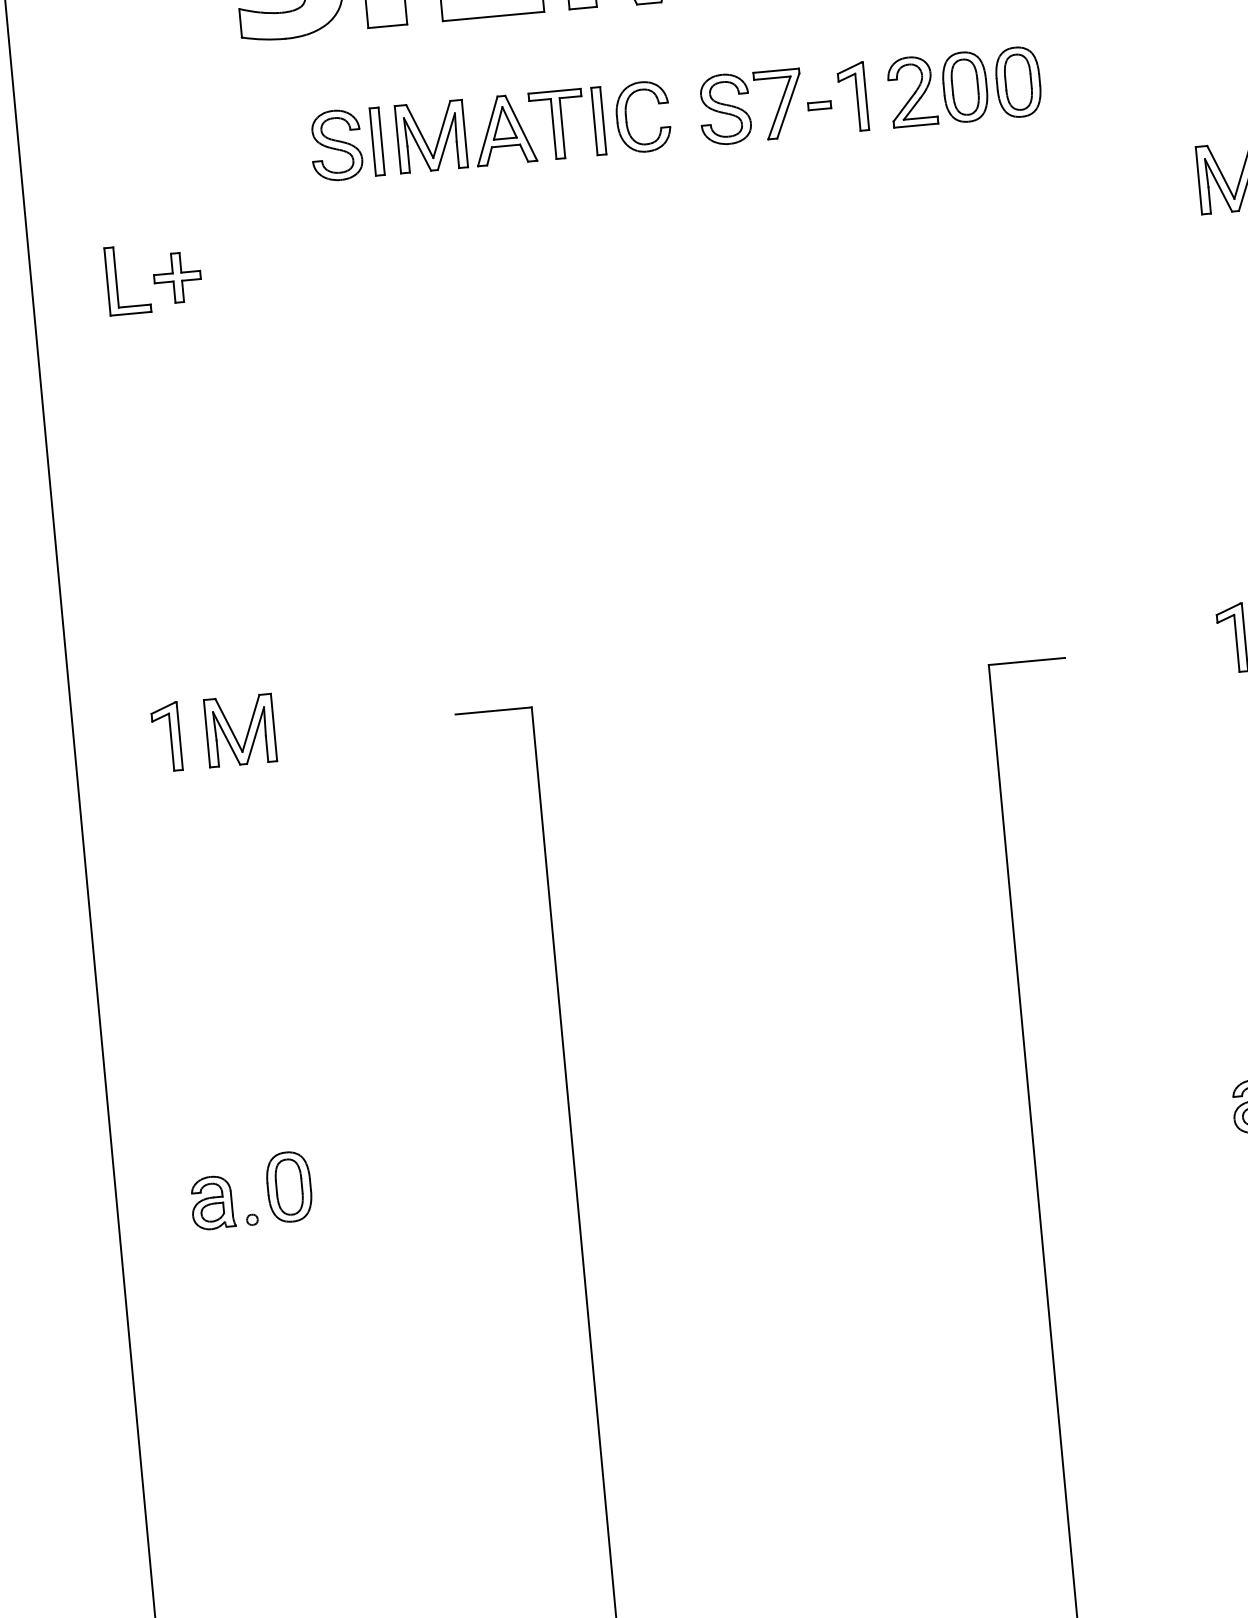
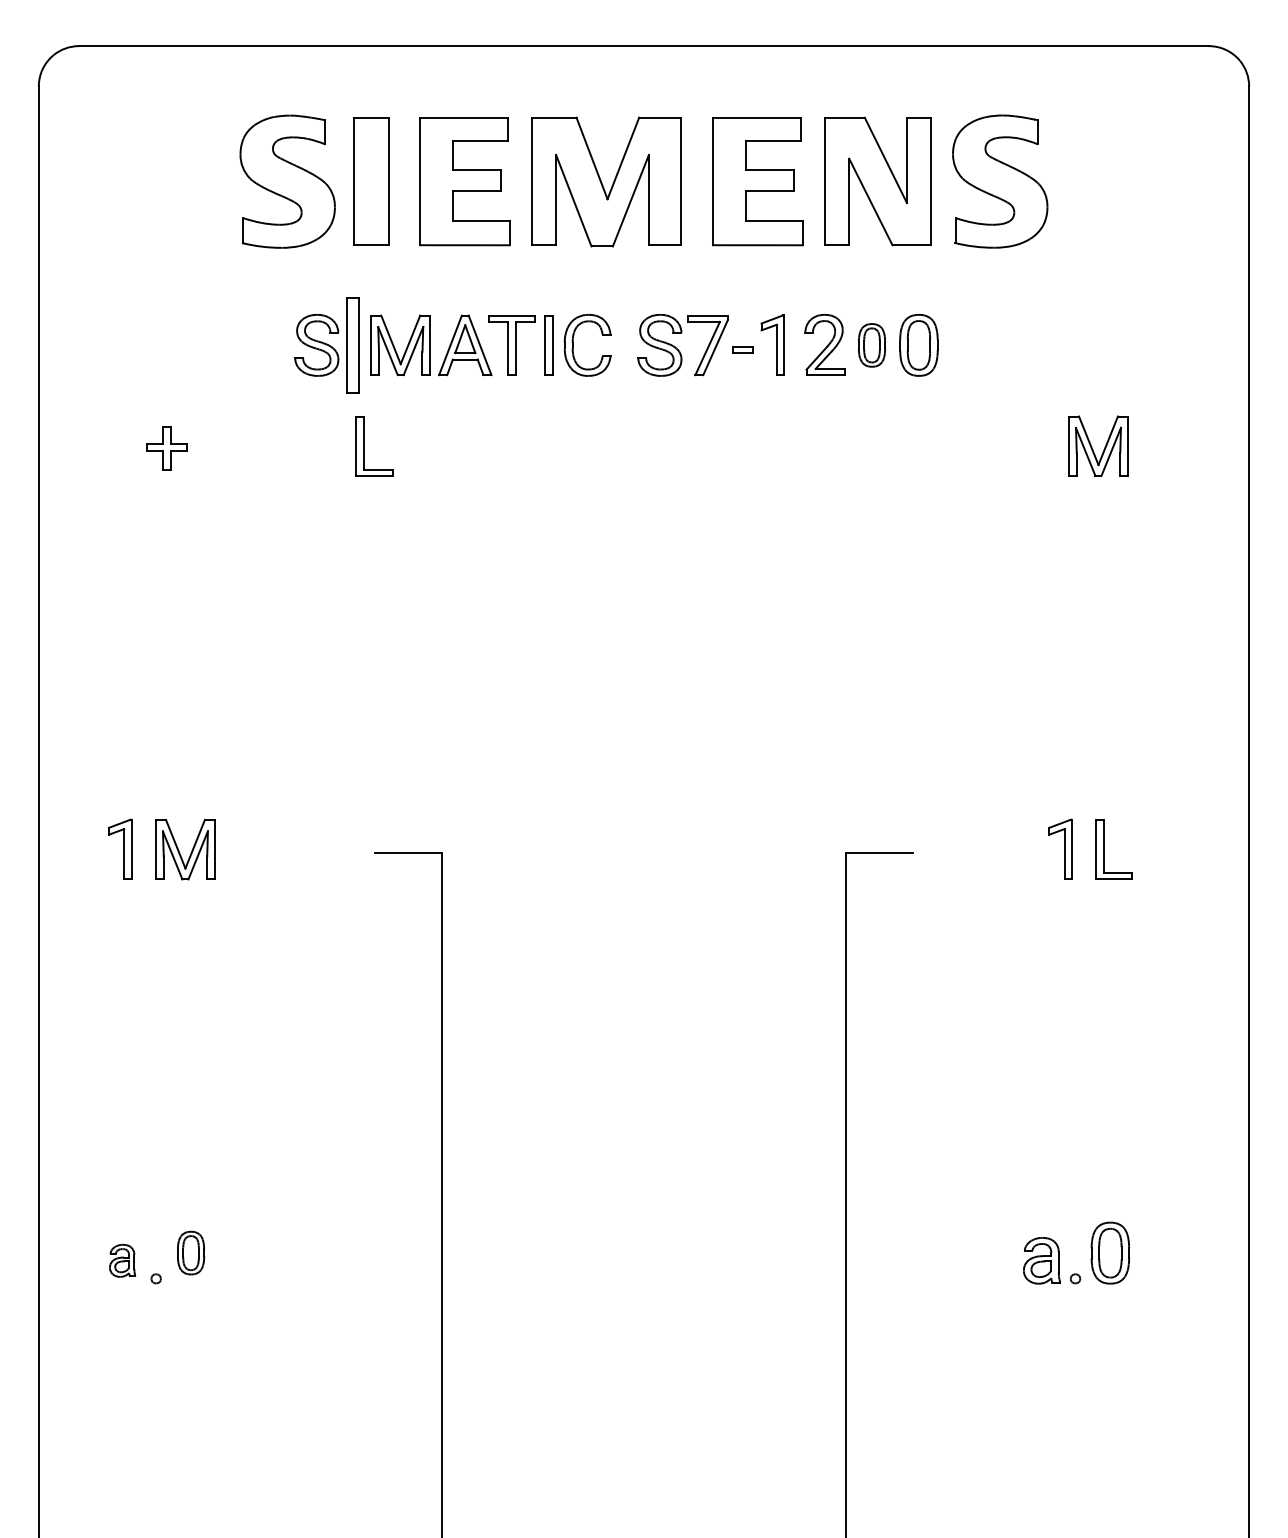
part: (964, 87) -> (871, 345), size x0.7
part: (376, 141) -> (352, 345), size x1.6
part: (116, 281) -> (364, 446), moved
part: (288, 1186) -> (190, 1252), size x0.7
part: (212, 1202) -> (122, 1260), size x0.7

